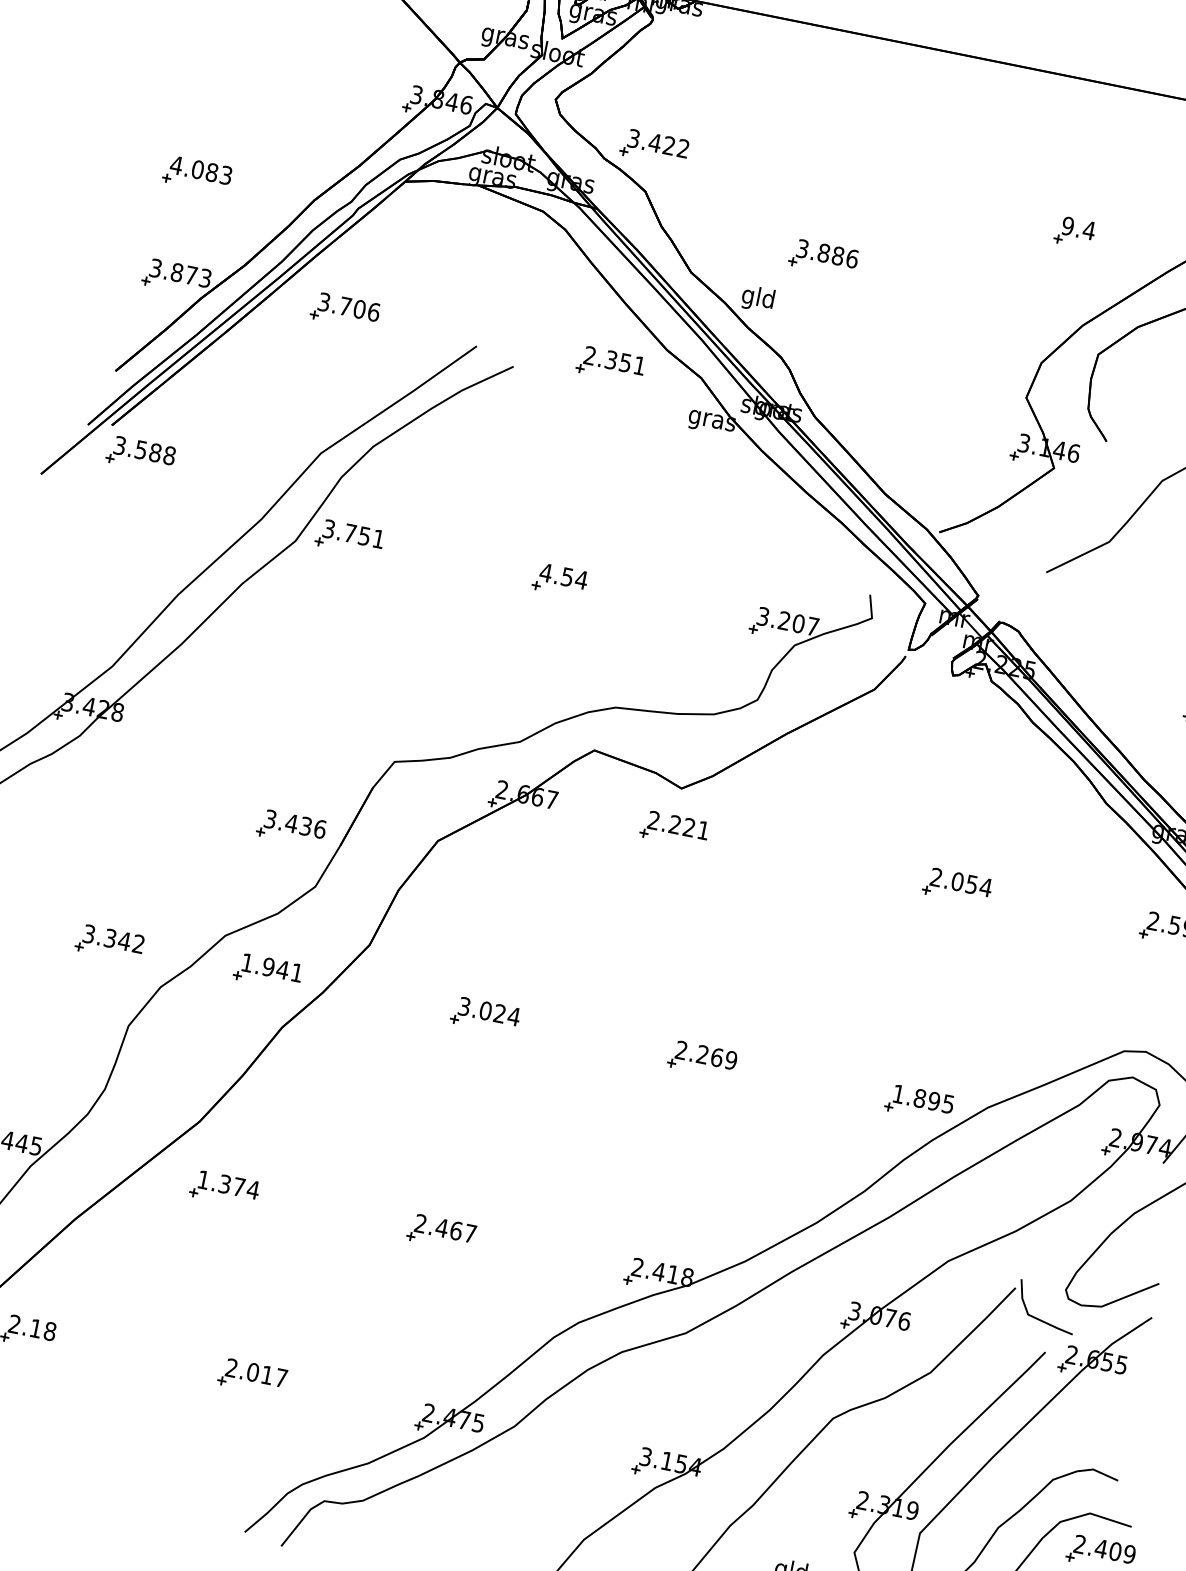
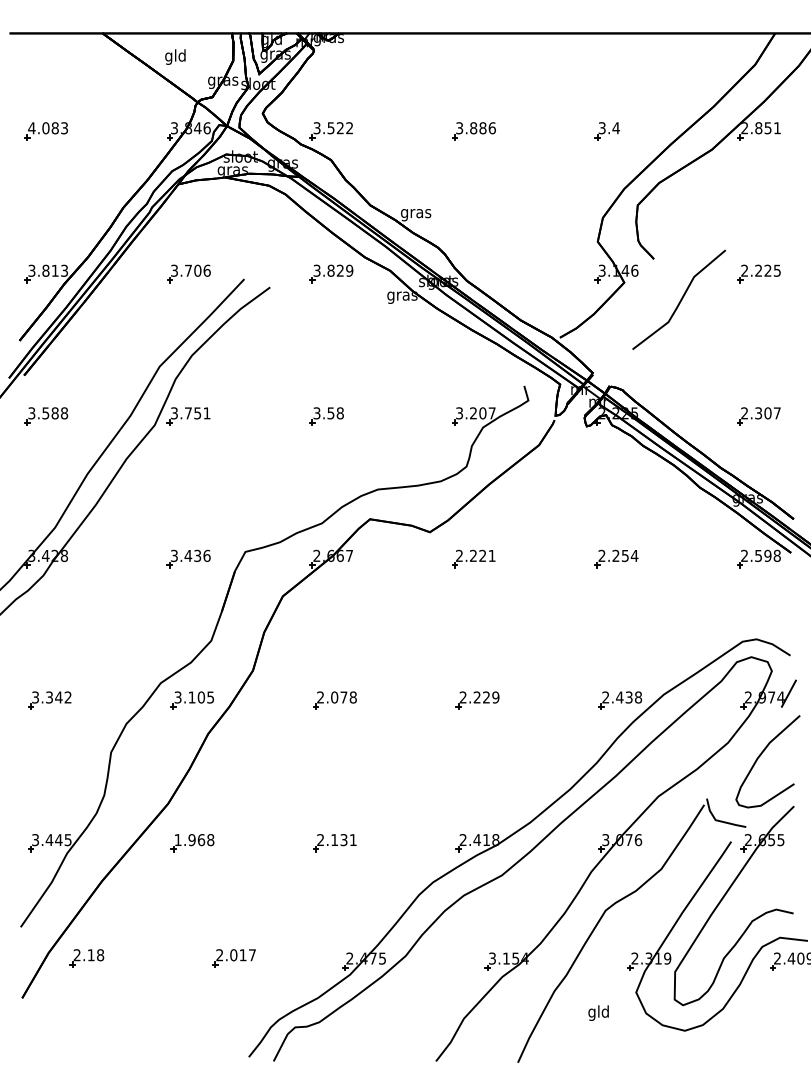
text: (654, 143) -> (330, 128), 3.422 -> 3.522
part: (196, 174) -> (45, 131), moved
text: (1067, 224) -> (601, 127), 9.4 -> 3.4
part: (822, 258) -> (473, 131), moved
text: (190, 274) -> (54, 270), 3.873 -> 3.813
text: (758, 299) -> (416, 213), gld -> gras
part: (344, 310) -> (188, 273), moved
text: (615, 360) -> (333, 270), 2.351 -> 3.829
part: (141, 455) -> (46, 416), moved
text: (563, 576) -> (328, 413), 4.54 -> 3.58
part: (291, 827) -> (188, 558), moved
part: (674, 828) -> (473, 558), moved
text: (956, 880) -> (615, 555), 2.054 -> 2.254
part: (109, 942) -> (49, 700), moved
text: (272, 967) -> (194, 697), 1.941 -> 3.105
text: (490, 1011) -> (337, 697), 3.024 -> 2.078
text: (716, 1057) -> (486, 697), 2.269 -> 2.229
text: (924, 1099) -> (622, 697), 1.895 -> 2.438
text: (239, 1187) -> (201, 840), 1.374 -> 1.968
text: (455, 1231) -> (343, 840), 2.467 -> 2.131

